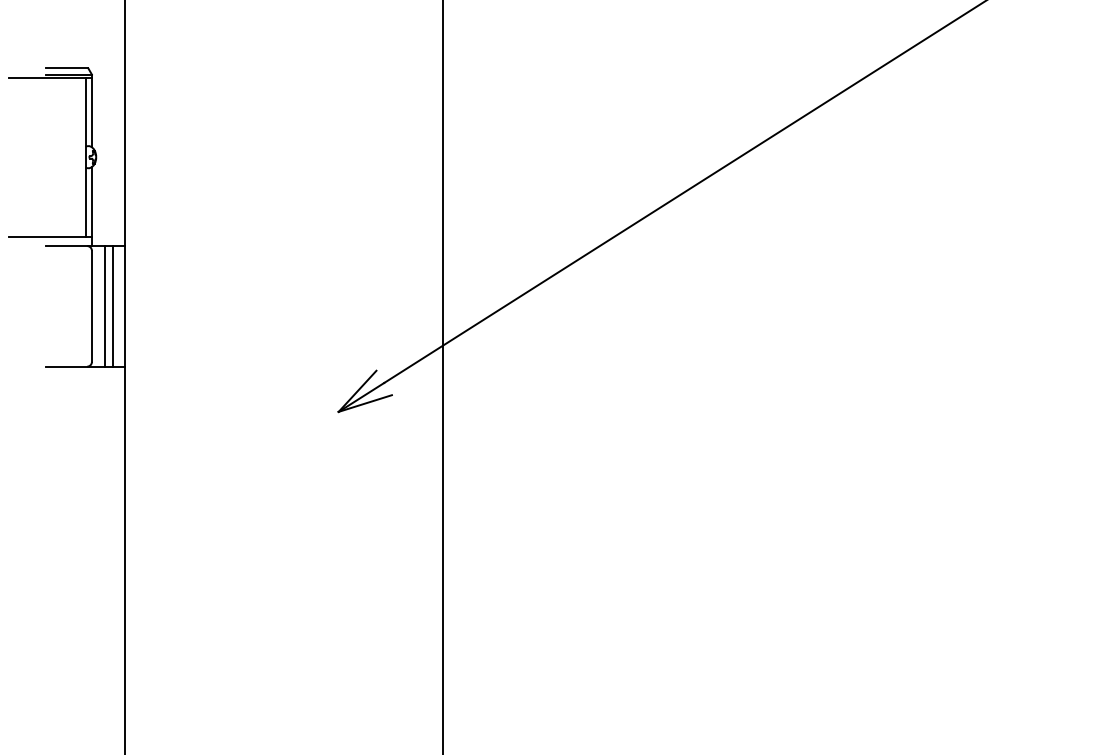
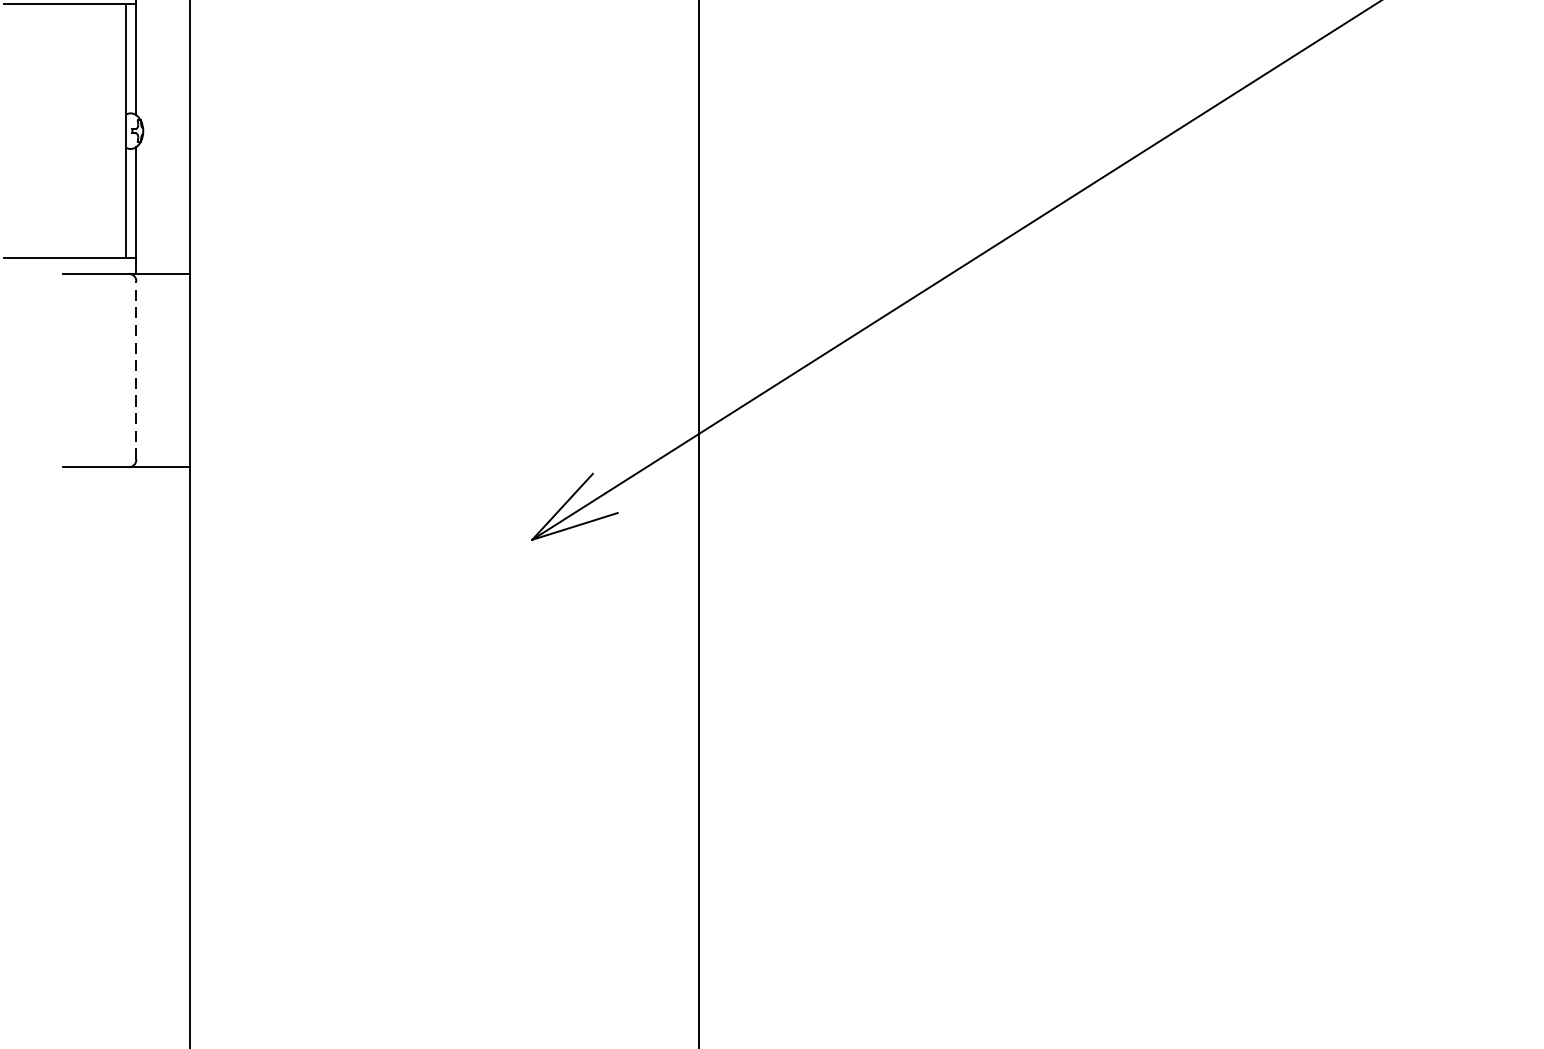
line: (91, 306) -> (135, 370), solid -> dashed
line: (104, 306) -> (156, 370), removed
line: (112, 306) -> (169, 370), removed

